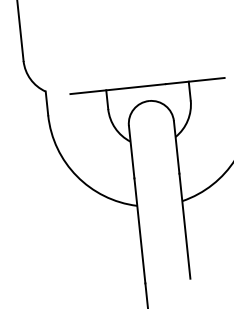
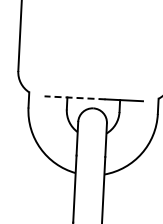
line: (118, 88) -> (75, 97), solid -> dashed

